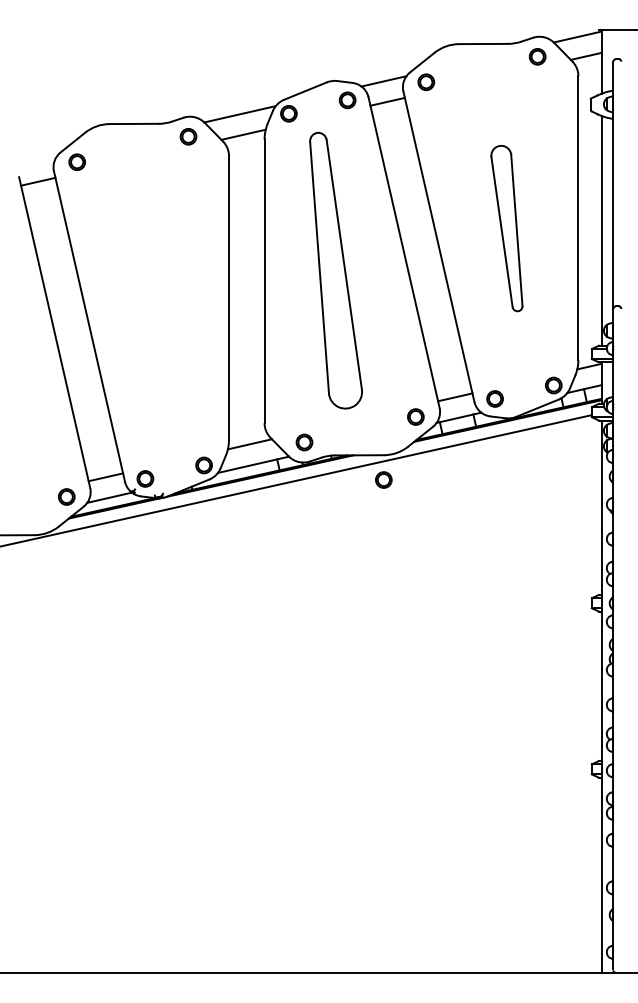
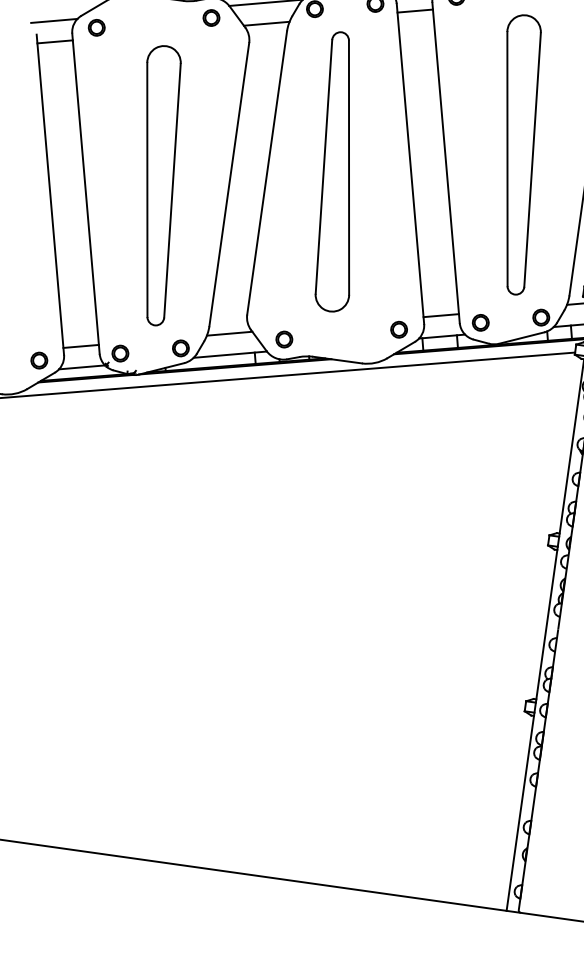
line: (34, 161) -> (54, 21), added
part: (506, 228) -> (516, 154), size x1.67
part: (157, 308) -> (156, 185), added
part: (383, 479) -> (358, 387), removed

